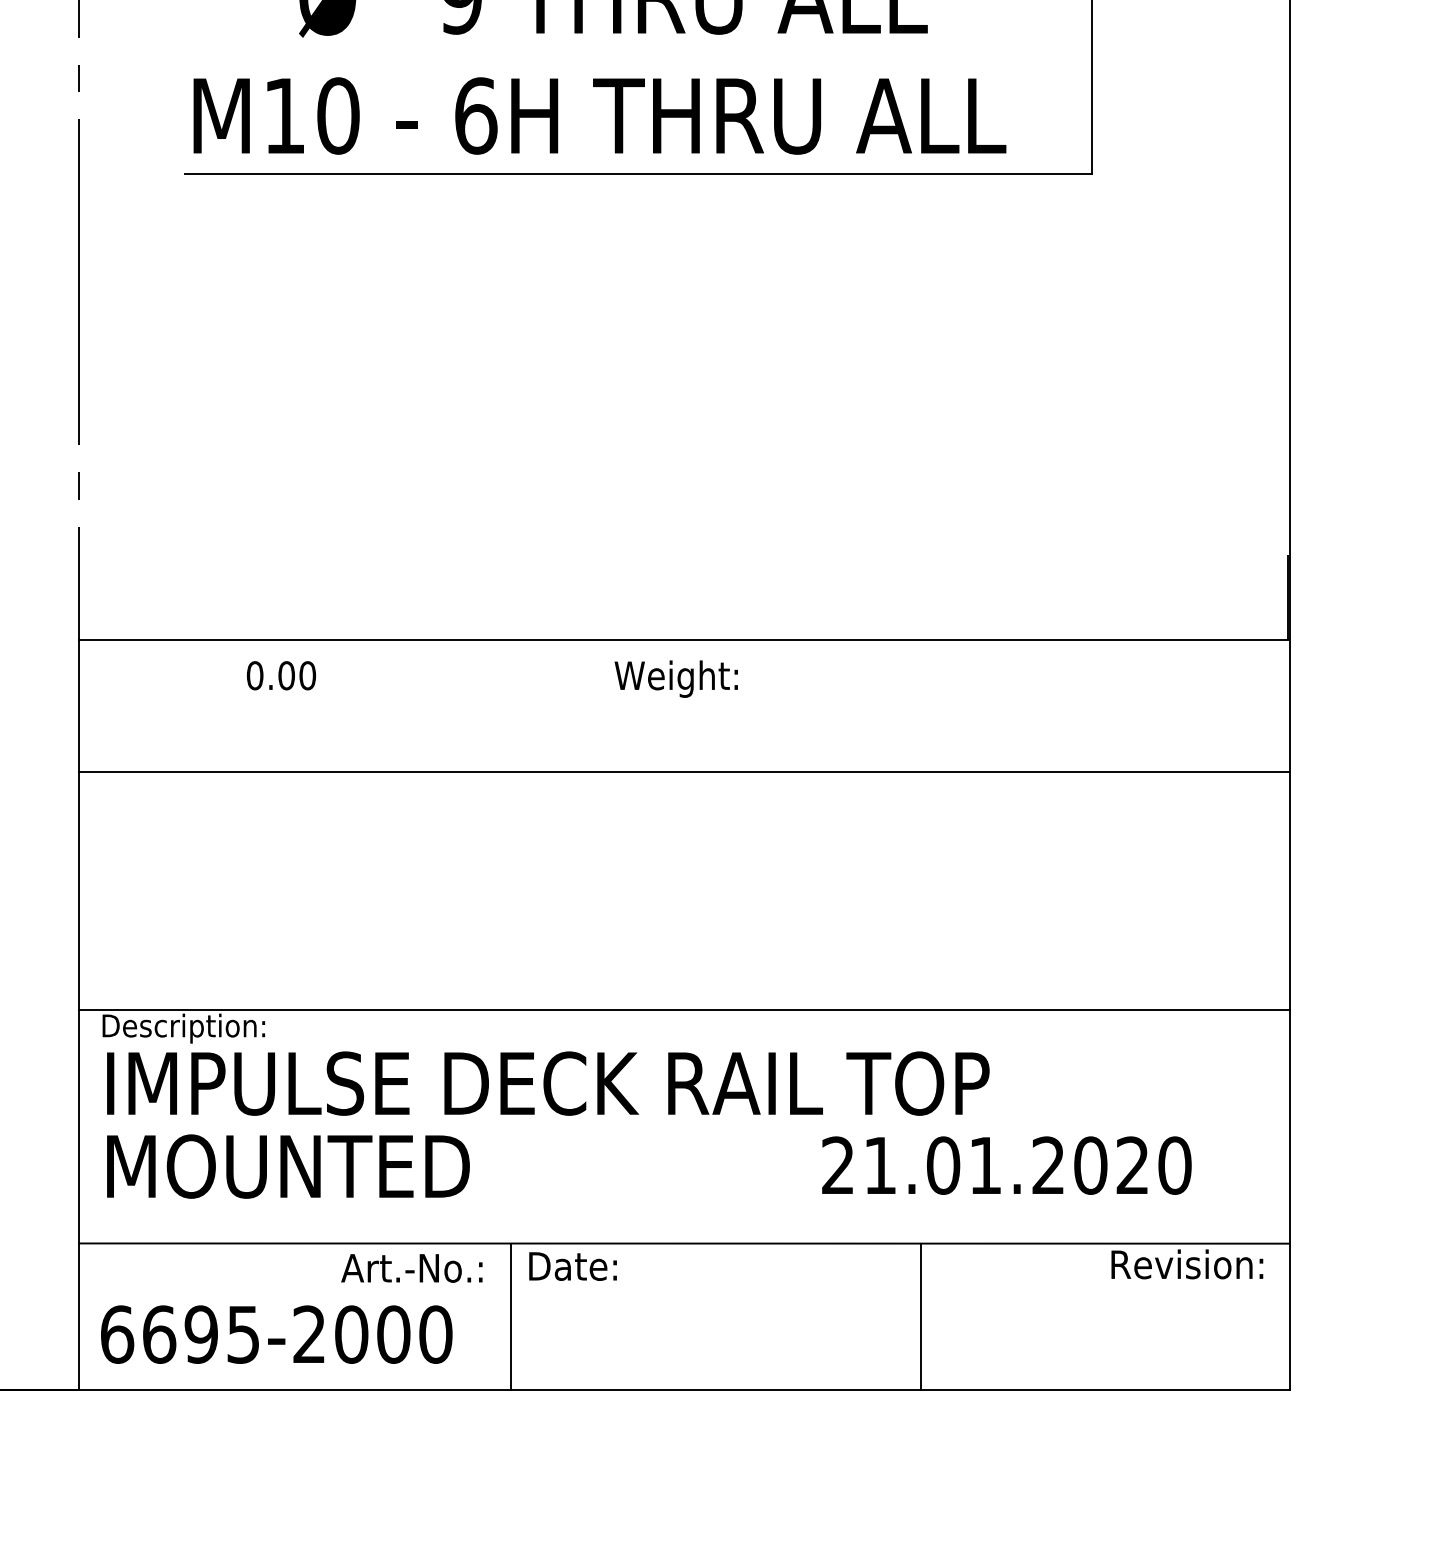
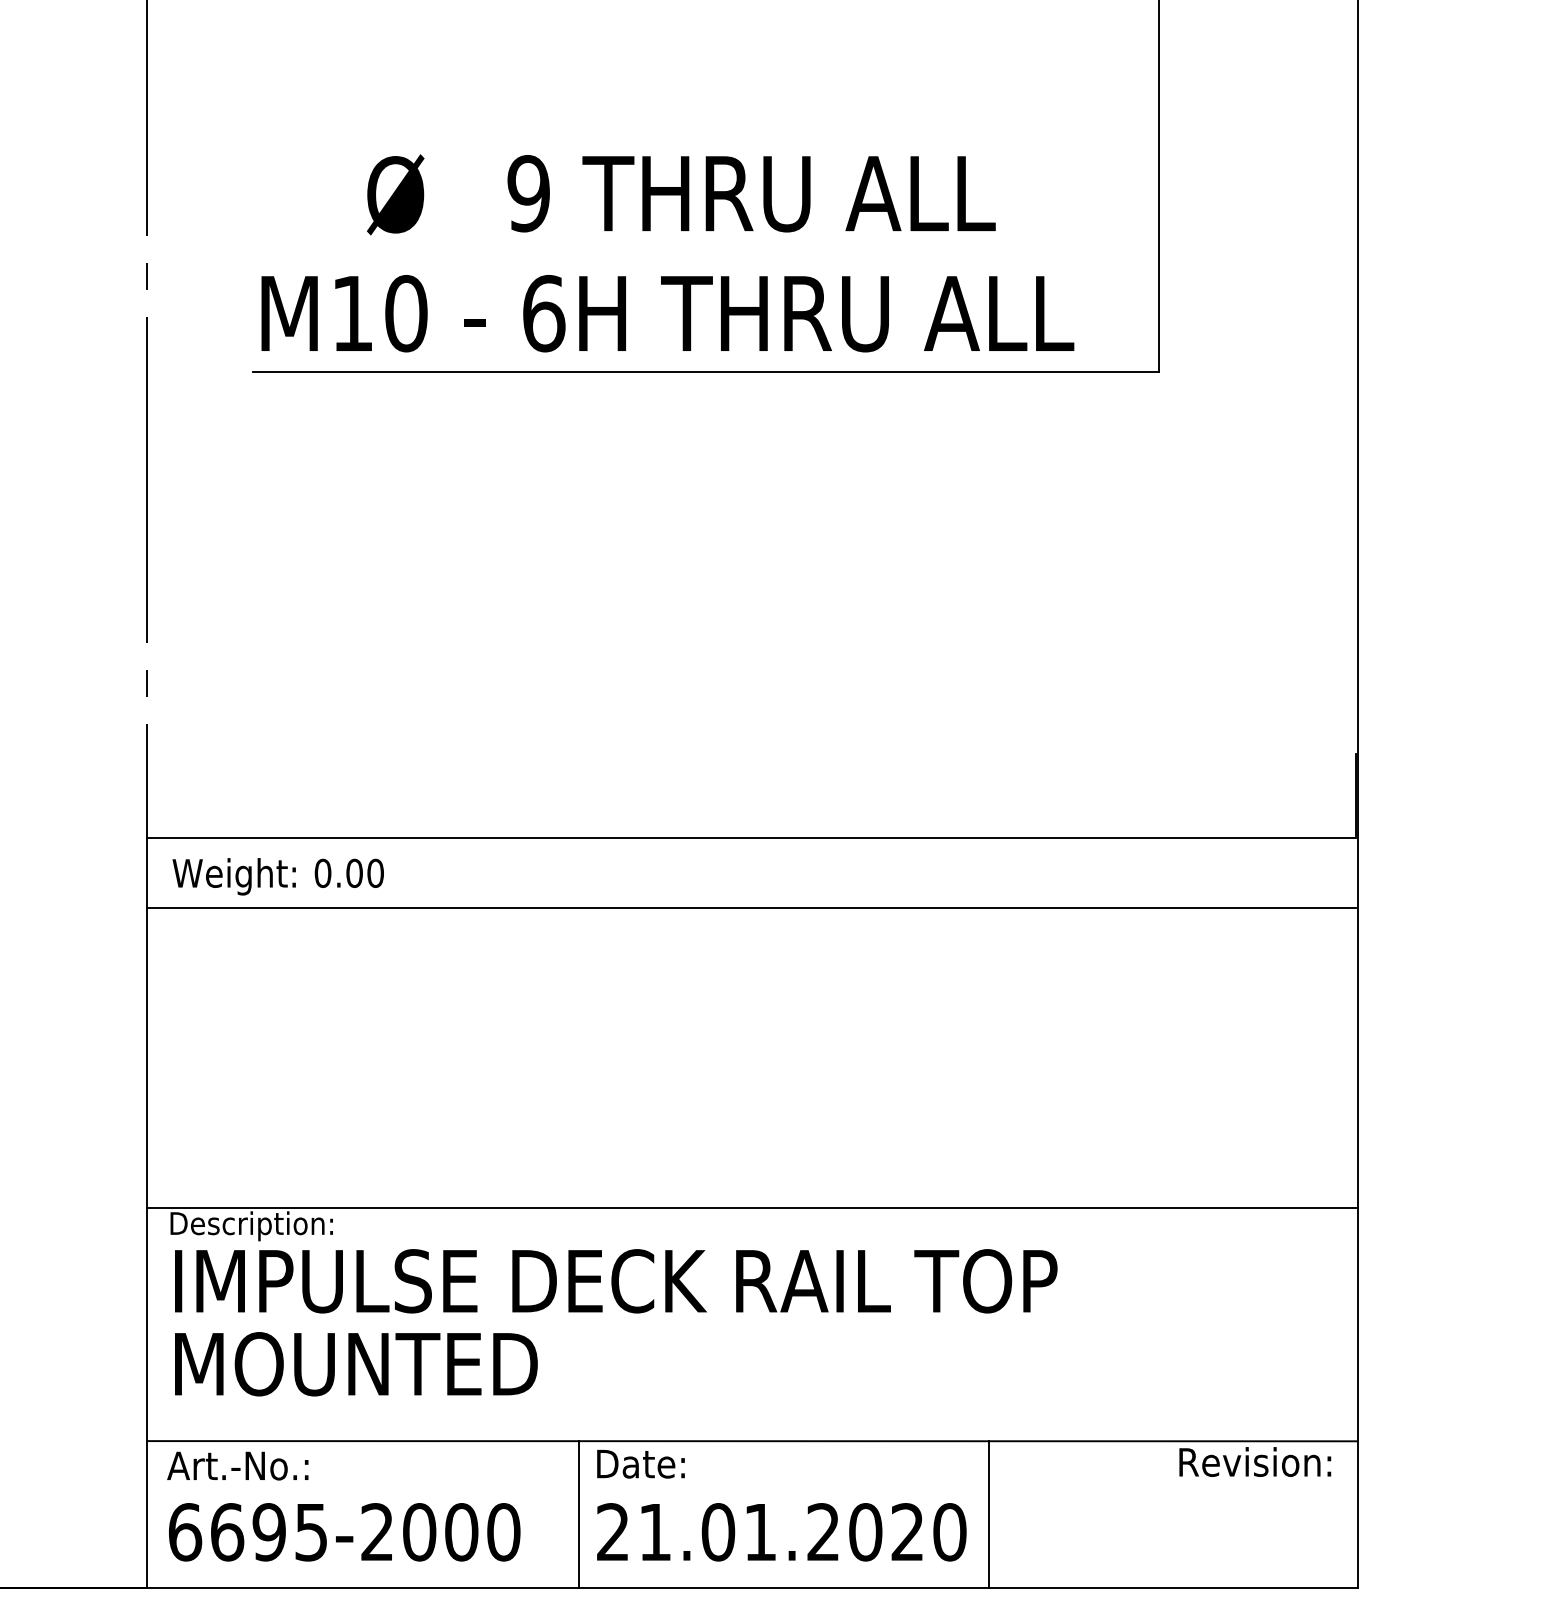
text: (675, 678) -> (233, 876), moved
line: (683, 771) -> (751, 908), moved
text: (1006, 1165) -> (781, 1532), moved
text: (411, 1267) -> (237, 1465), moved

